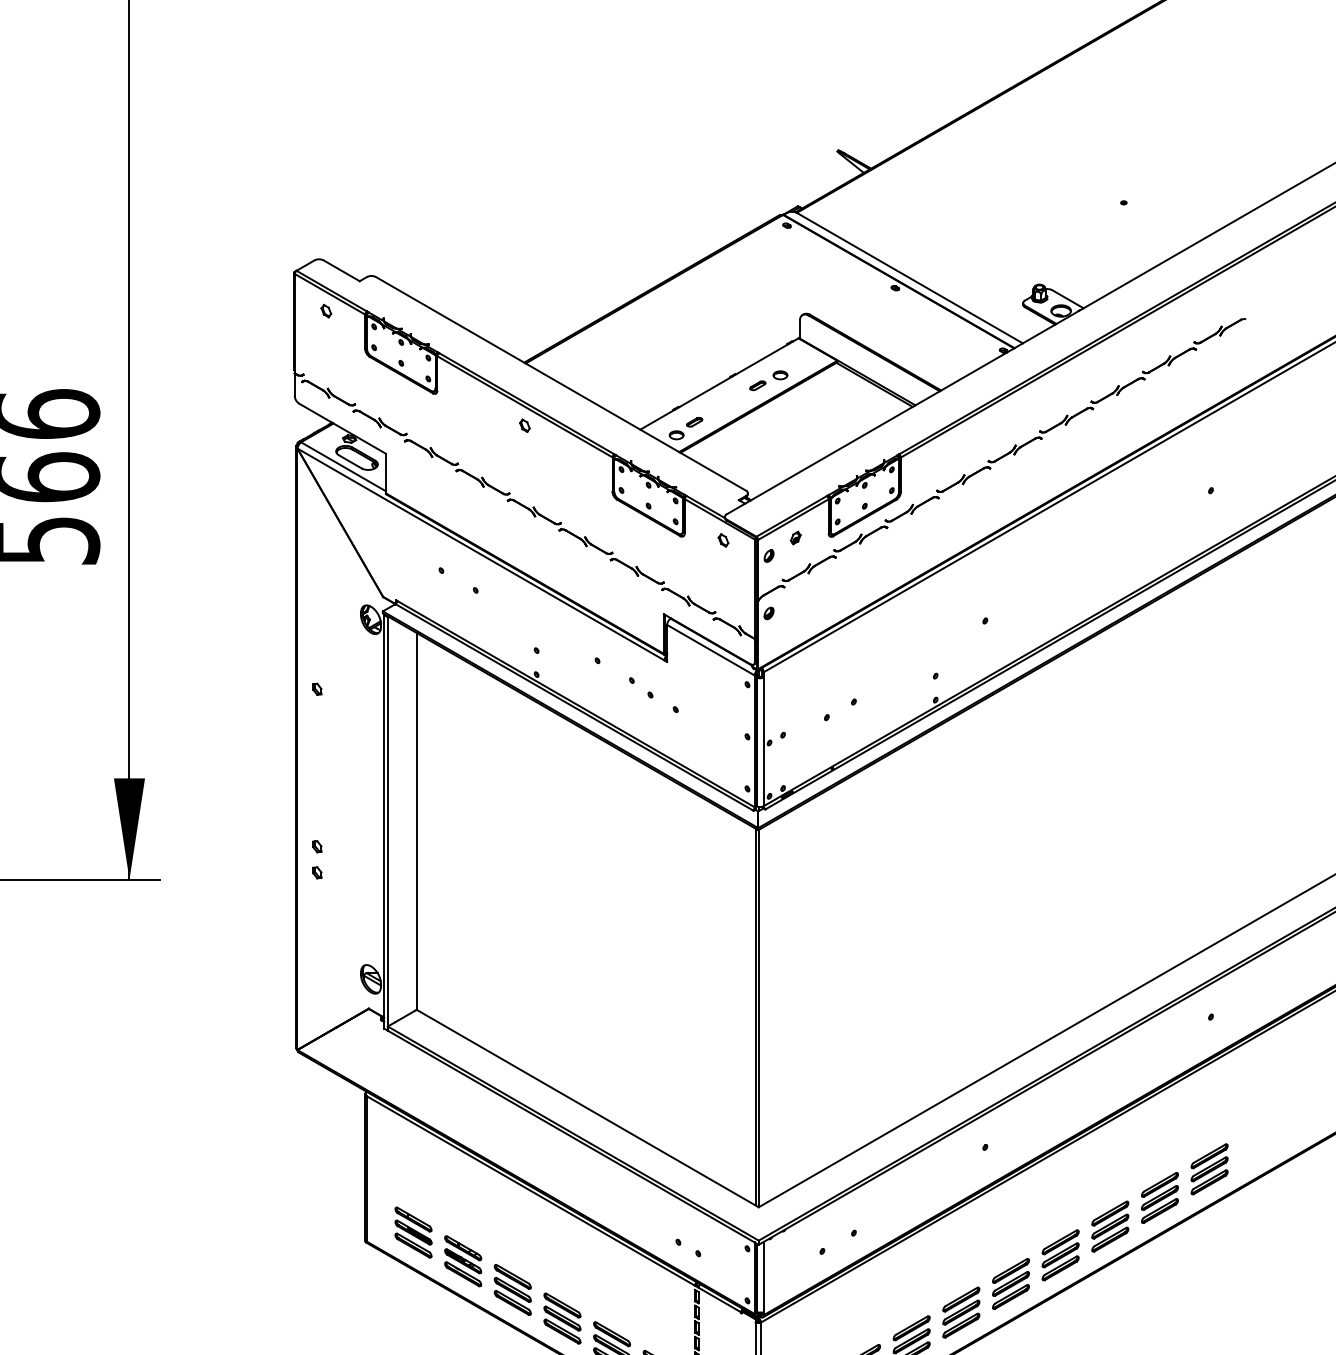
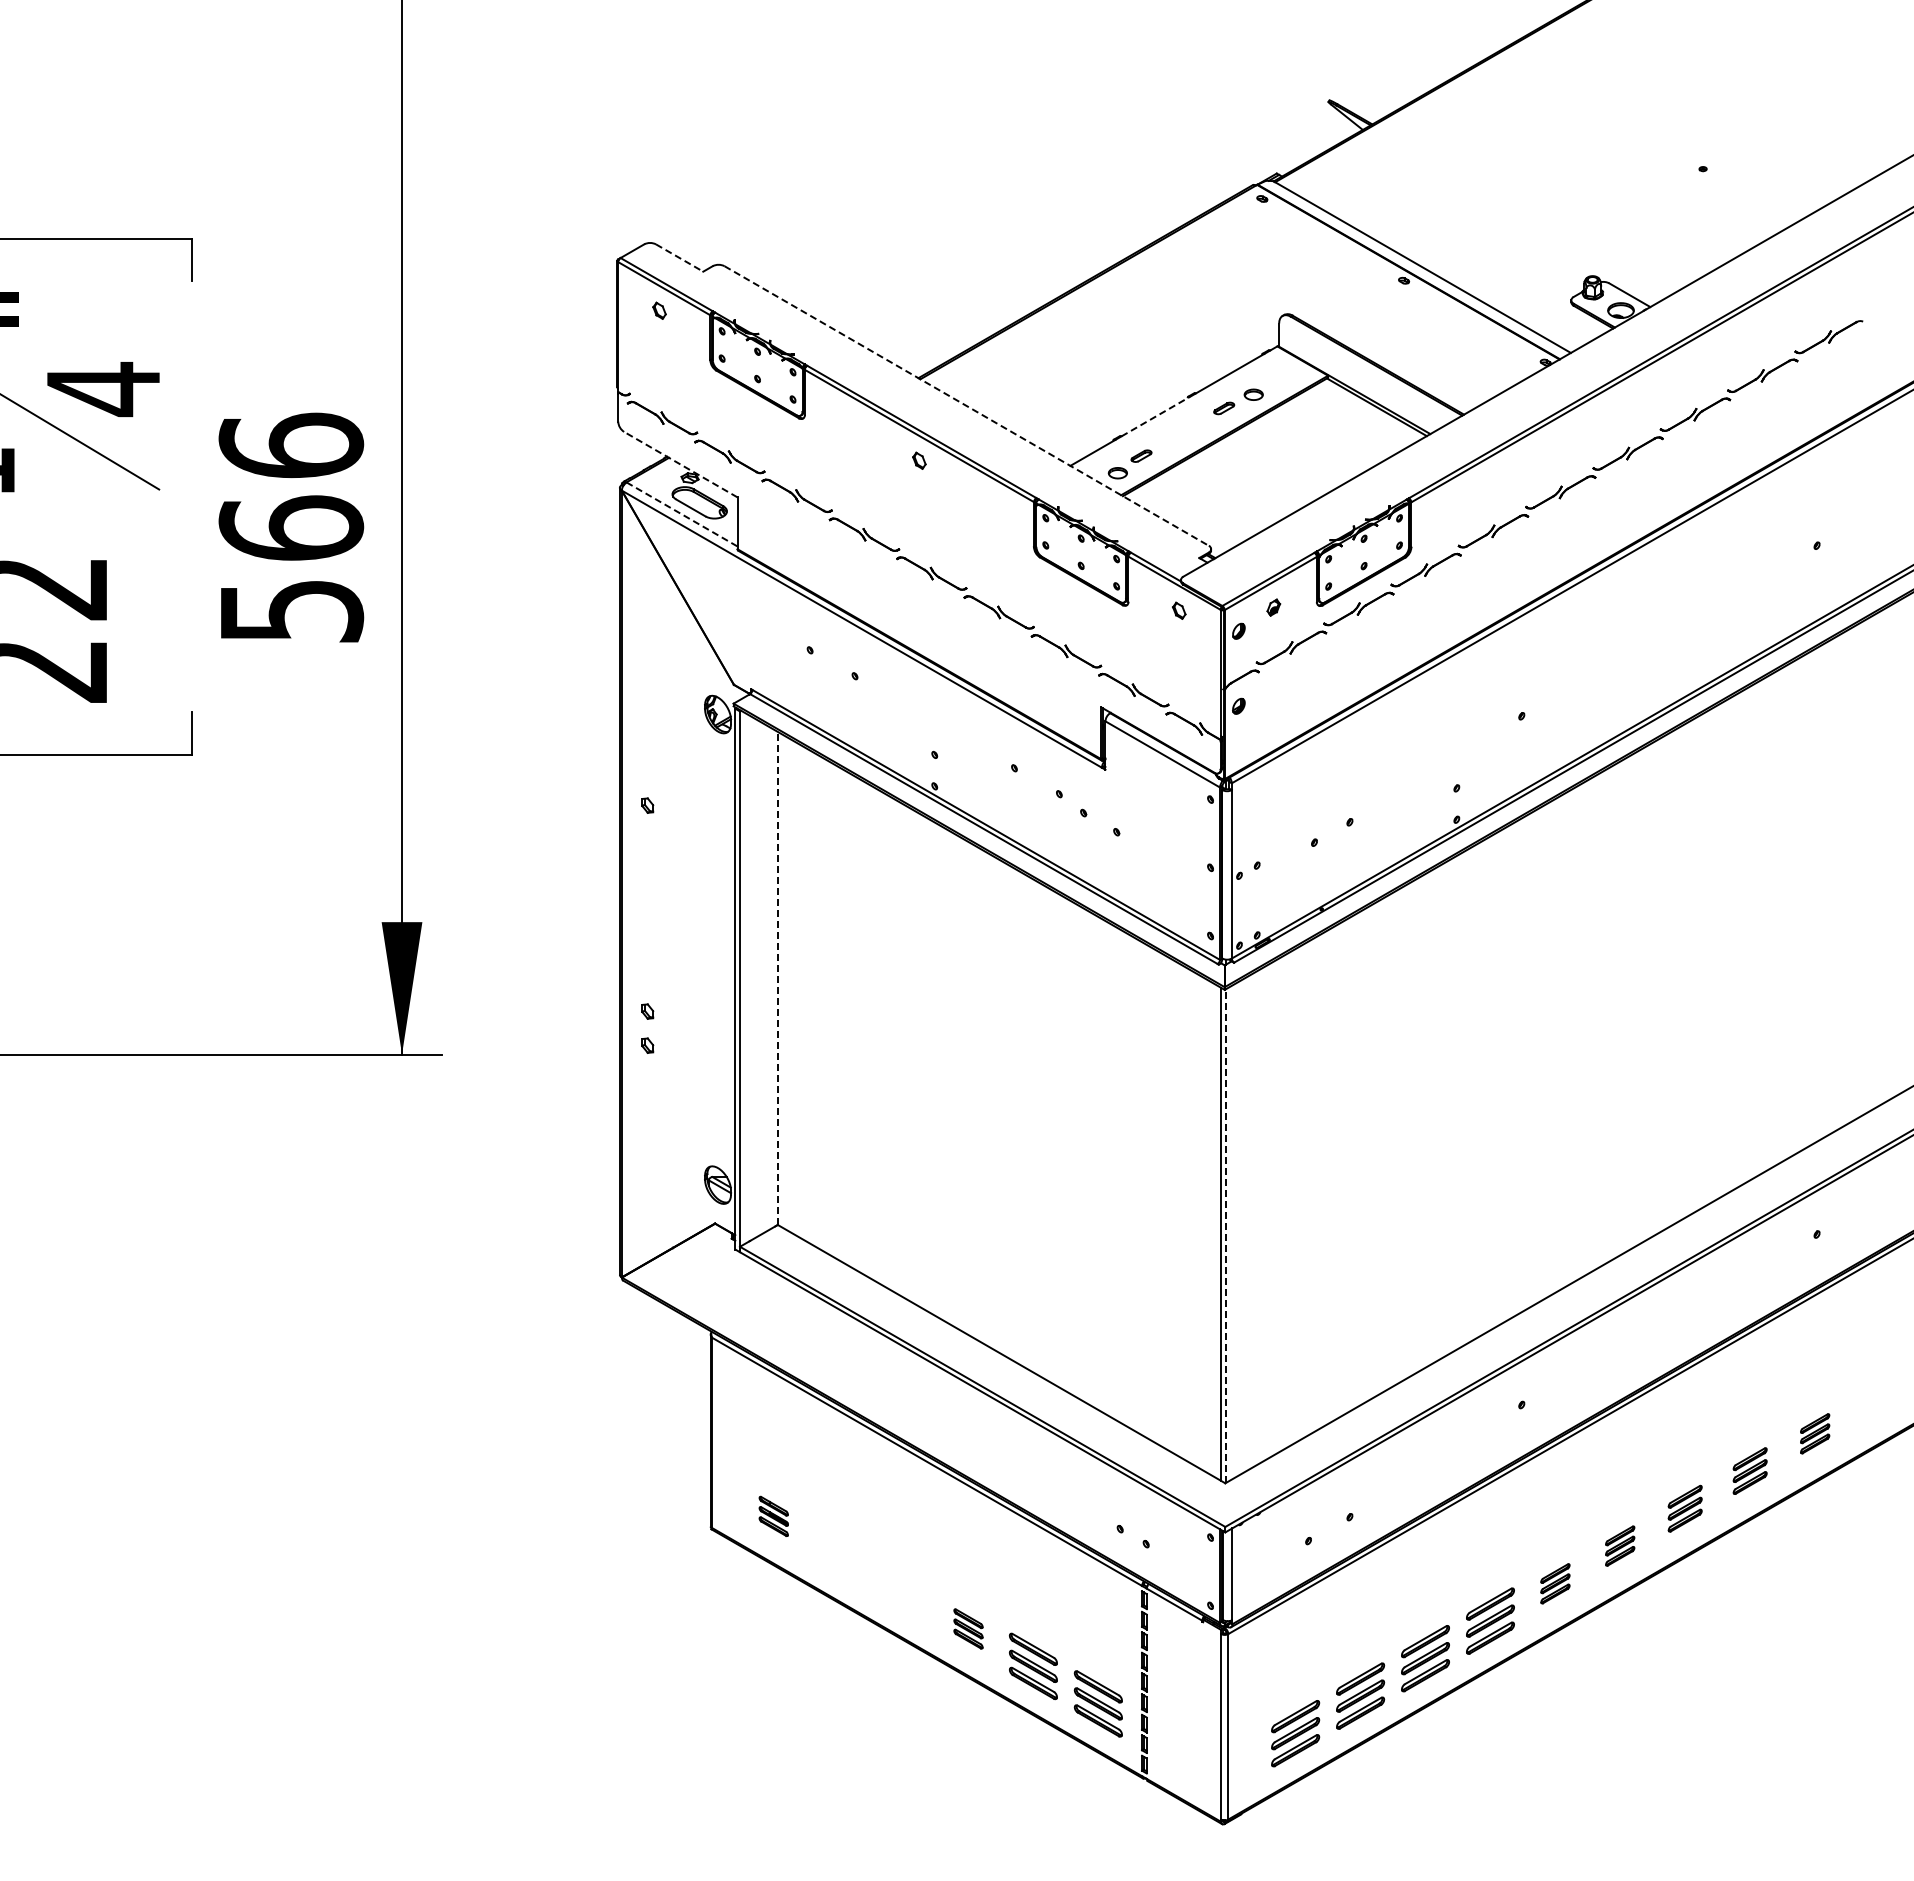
line: (342, 271) -> (680, 258), solid -> dashed
line: (560, 383) -> (966, 405), solid -> dashed
line: (705, 391) -> (1155, 416), solid -> dashed
line: (342, 428) -> (680, 464), solid -> dashed
line: (343, 466) -> (682, 514), solid -> dashed
line: (416, 821) -> (777, 978), solid -> dashed
line: (758, 1018) -> (1225, 1236), solid -> dashed
part: (1209, 1169) -> (1814, 1433), size x0.6
part: (1159, 1197) -> (1749, 1470), size x0.7
part: (1109, 1226) -> (1684, 1508), size x0.7
part: (413, 1232) -> (773, 1516), size x0.6
part: (1060, 1254) -> (1619, 1545), size x0.6
part: (463, 1260) -> (838, 1553), removed
part: (1011, 1283) -> (1555, 1583), size x0.6
part: (512, 1289) -> (903, 1591), removed
part: (562, 1318) -> (968, 1628), size x0.6

